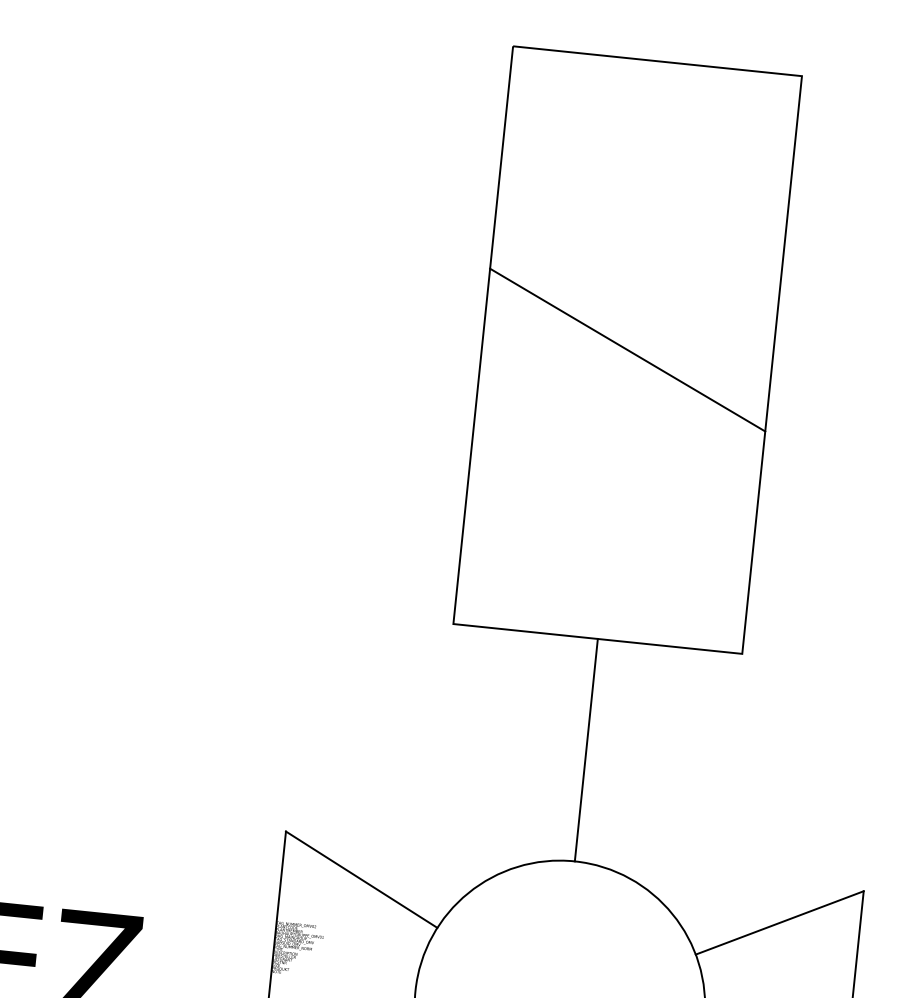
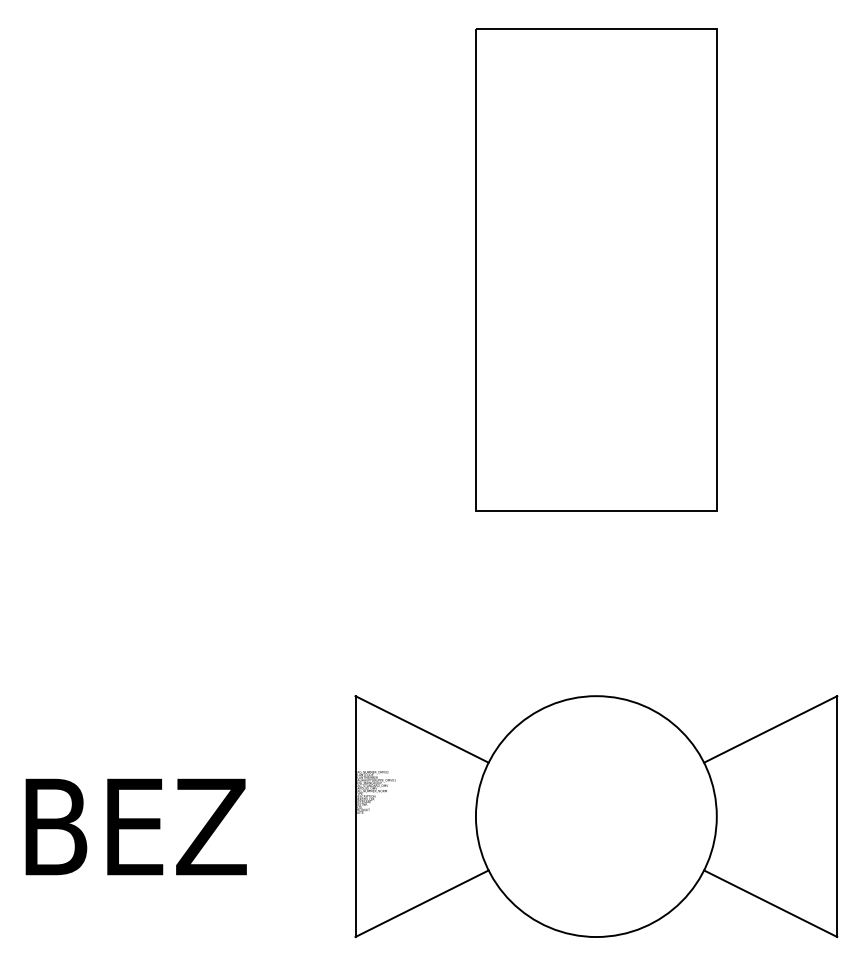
line: (626, 349) -> (595, 269), removed
line: (586, 750) -> (596, 603), removed

